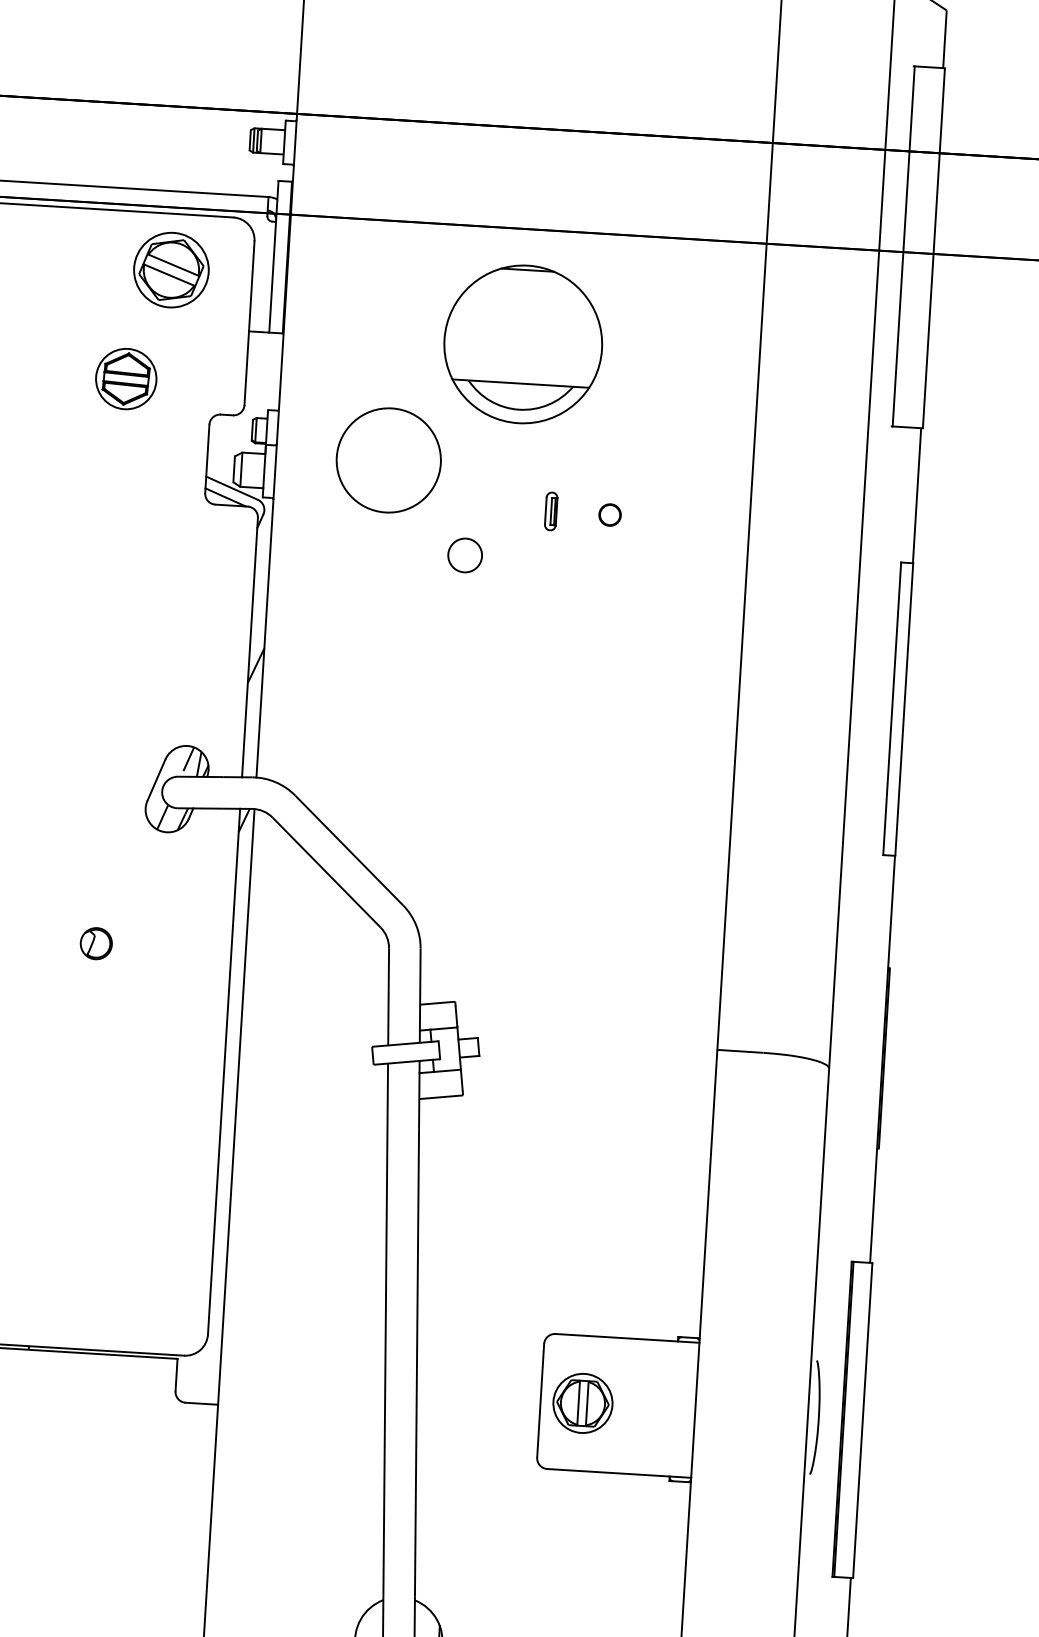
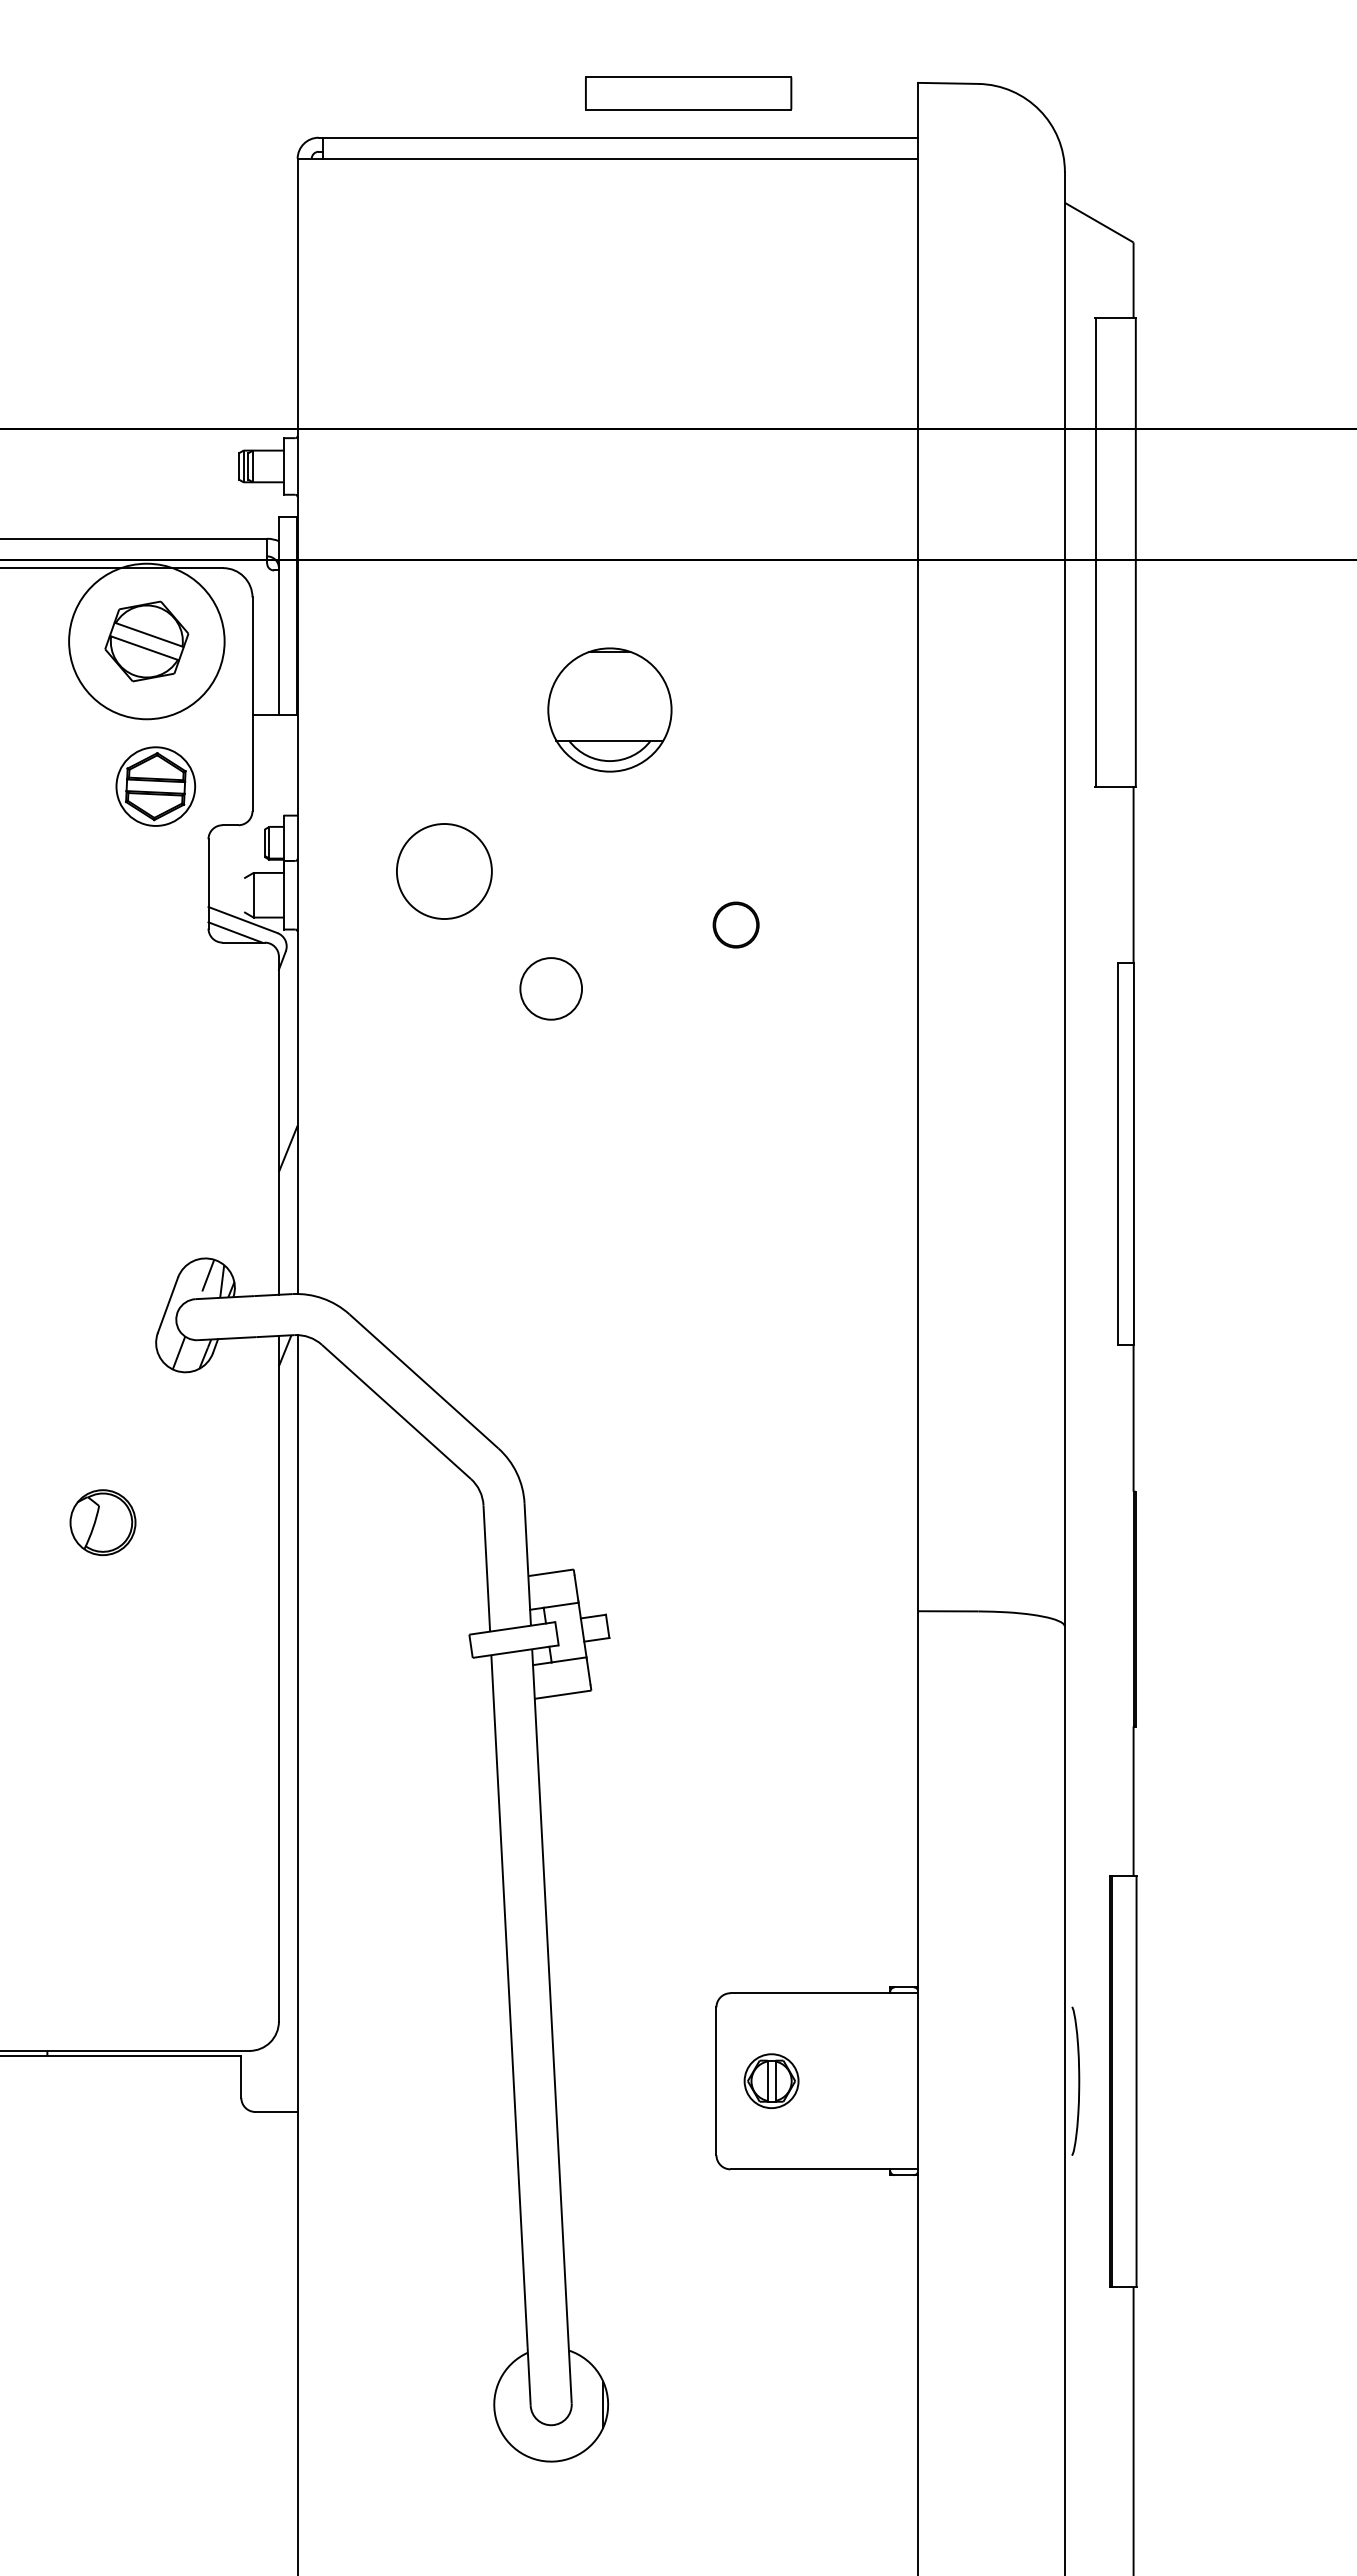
circle: (171, 270) -> (146, 641), size x1.6
part: (522, 343) -> (609, 709), size x0.6
part: (126, 378) -> (155, 786), moved
circle: (388, 460) -> (444, 871), size x0.7
line: (234, 469) -> (244, 895), removed
part: (551, 511) -> (659, 924), removed
circle: (610, 514) -> (736, 924), size x1.6
circle: (465, 555) -> (551, 988), size x1.4
part: (96, 943) -> (102, 1522), size x1.6
part: (582, 1402) -> (771, 2080), size x0.7

